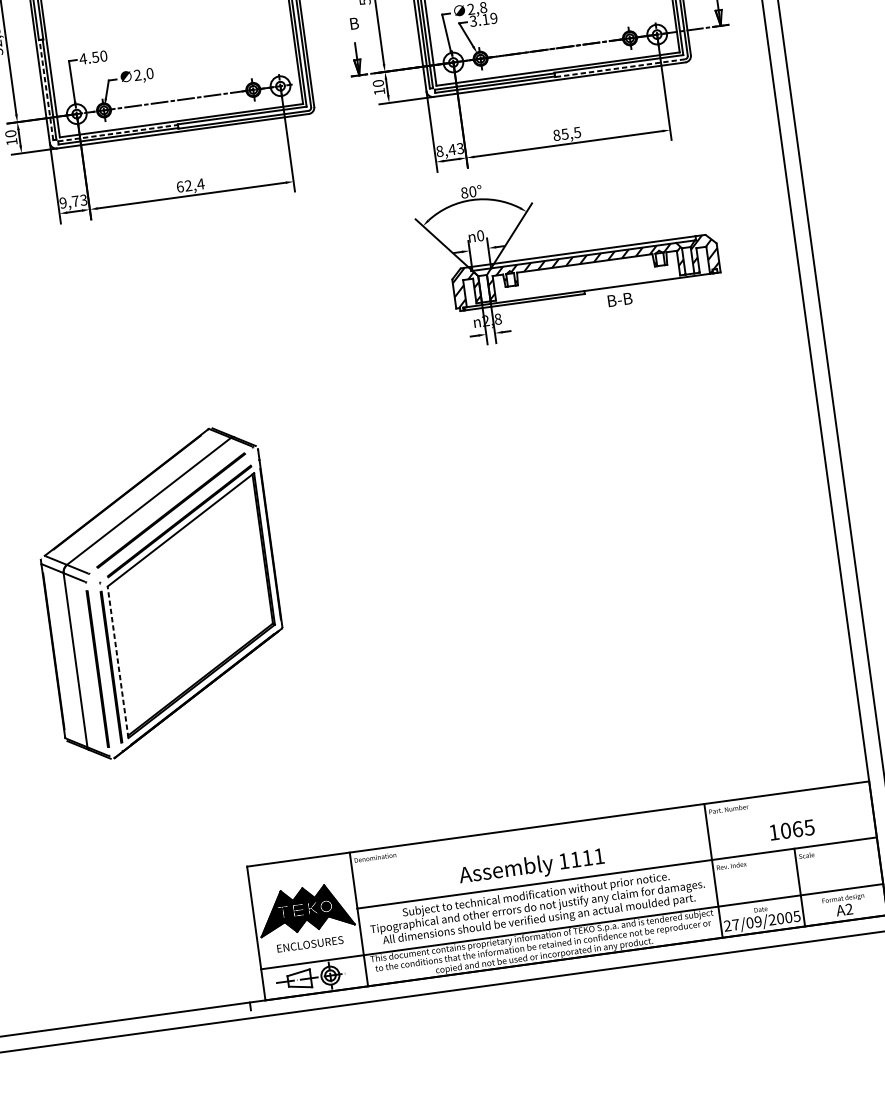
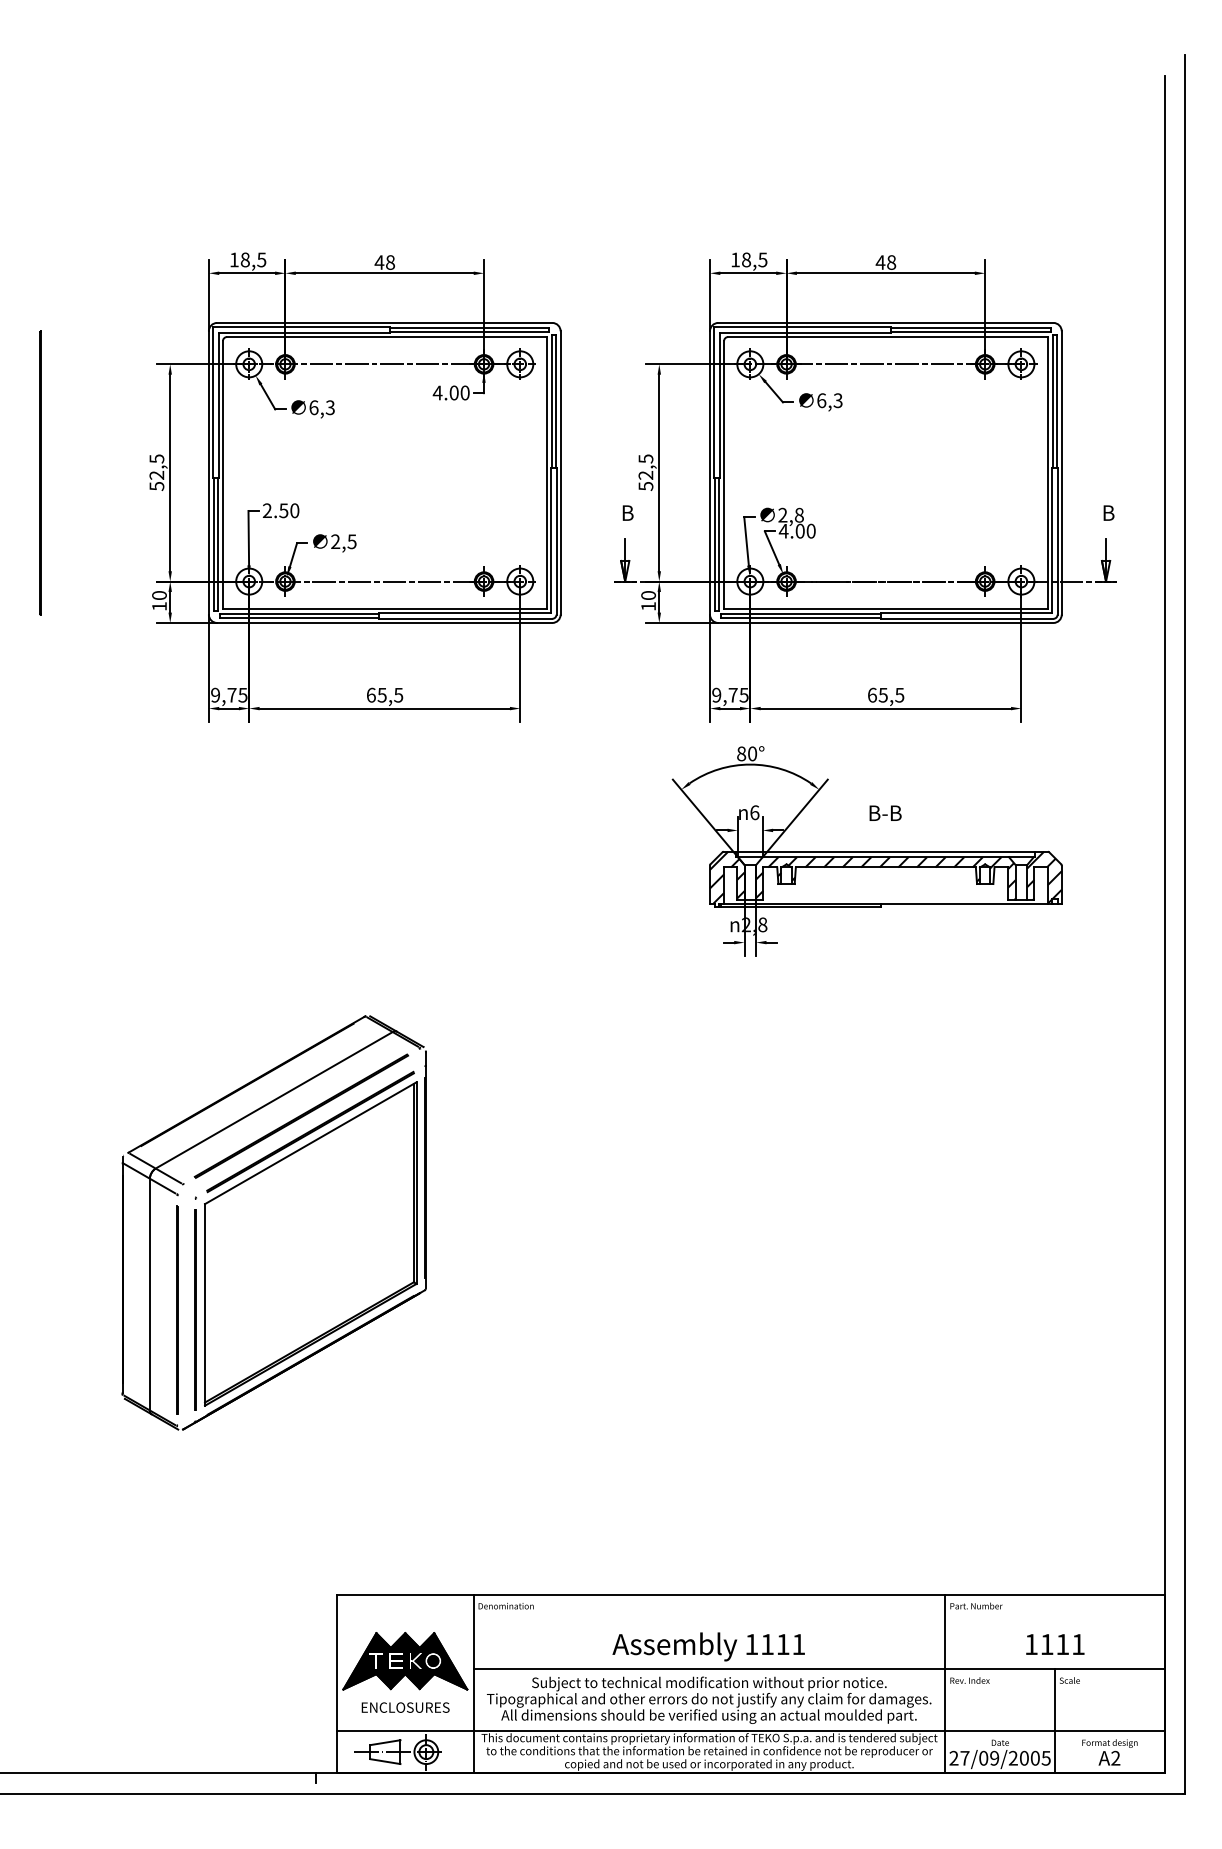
text: (482, 19) -> (796, 530), 3.19 -> 4.00
text: (83, 58) -> (267, 510), 4.50 -> 2.50
line: (619, 68) -> (966, 618), dashed -> solid
text: (149, 73) -> (351, 541), 2,0 -> 2,5
line: (46, 89) -> (213, 544), dashed -> solid
line: (117, 132) -> (299, 613), dashed -> solid
text: (556, 134) -> (872, 694), 85,5 -> 65,5
text: (450, 149) -> (730, 694), 8,43 -> 9,75
text: (194, 184) -> (390, 694), 62,4 -> 65,5
text: (84, 199) -> (243, 694), 9,73 -> 9,75
text: (480, 235) -> (754, 812), 0 -> 6
text: (619, 299) -> (885, 812), moved
line: (118, 661) -> (205, 1304), dashed -> solid
text: (797, 829) -> (1062, 1644), 1065 -> 1111

